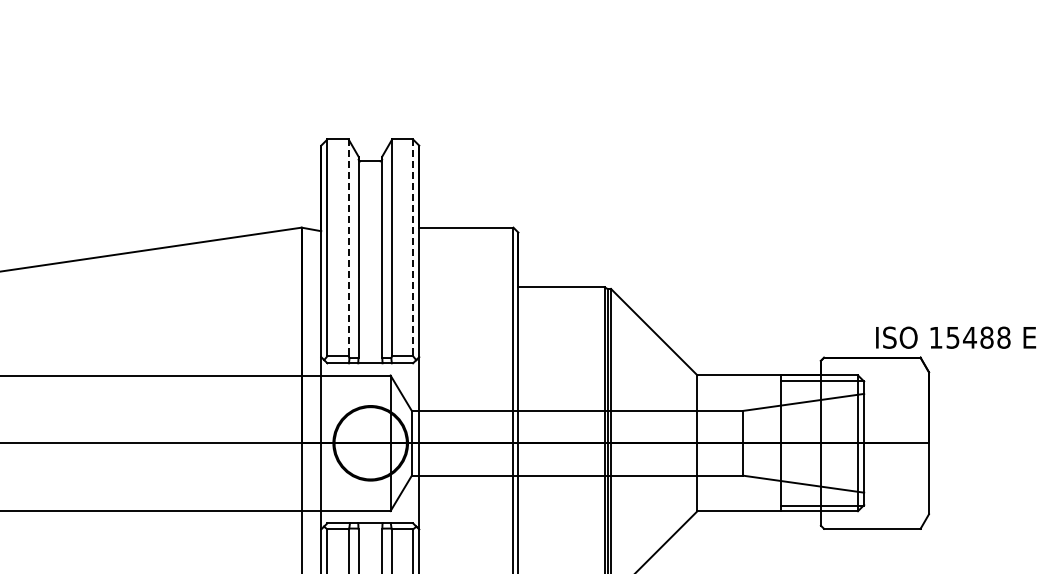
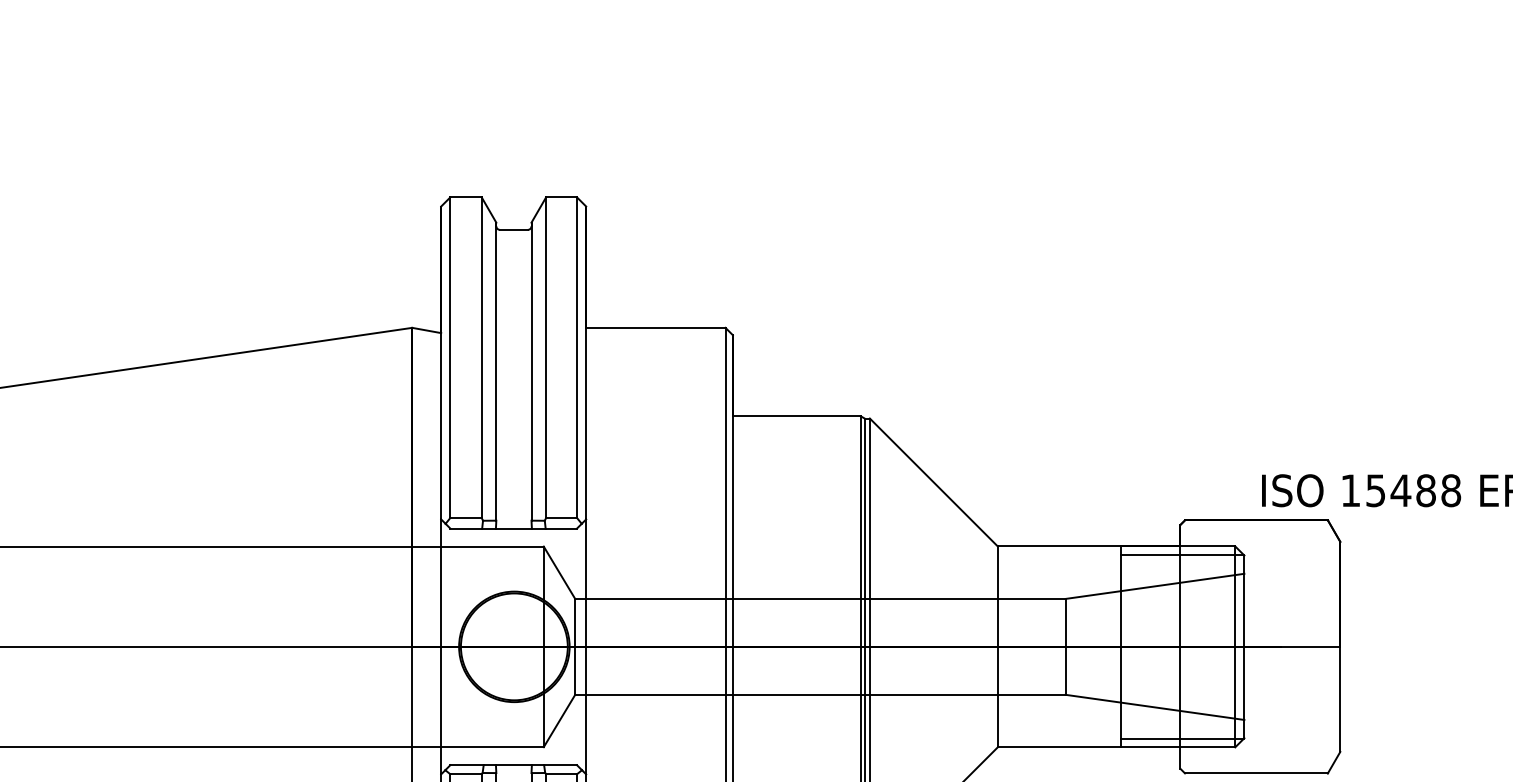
line: (348, 248) -> (481, 358), dashed -> solid
line: (413, 248) -> (577, 358), dashed -> solid

